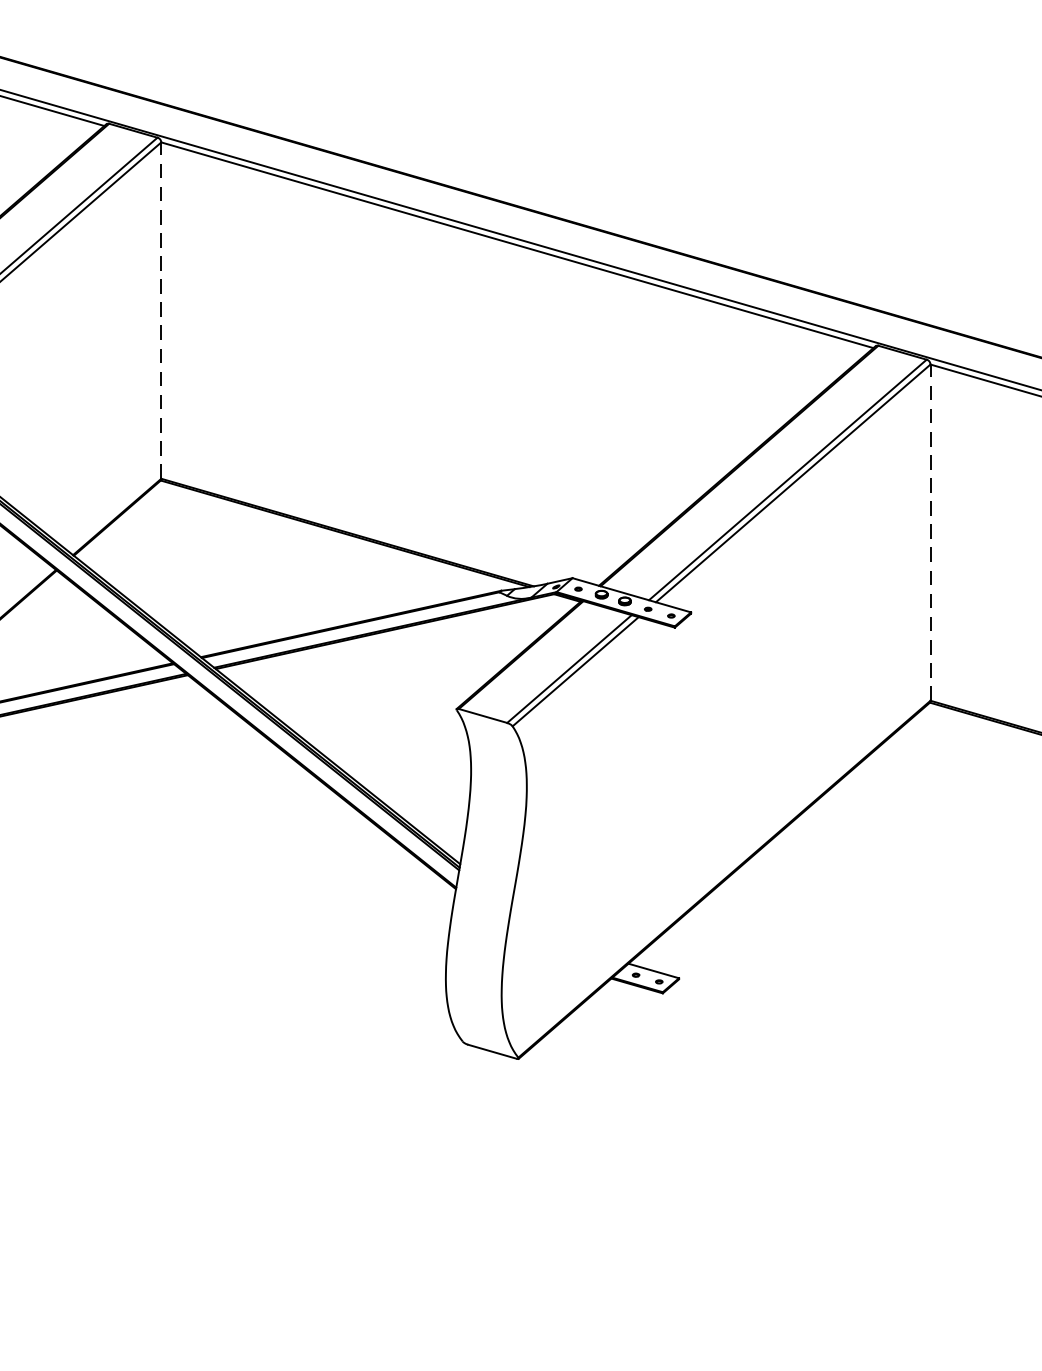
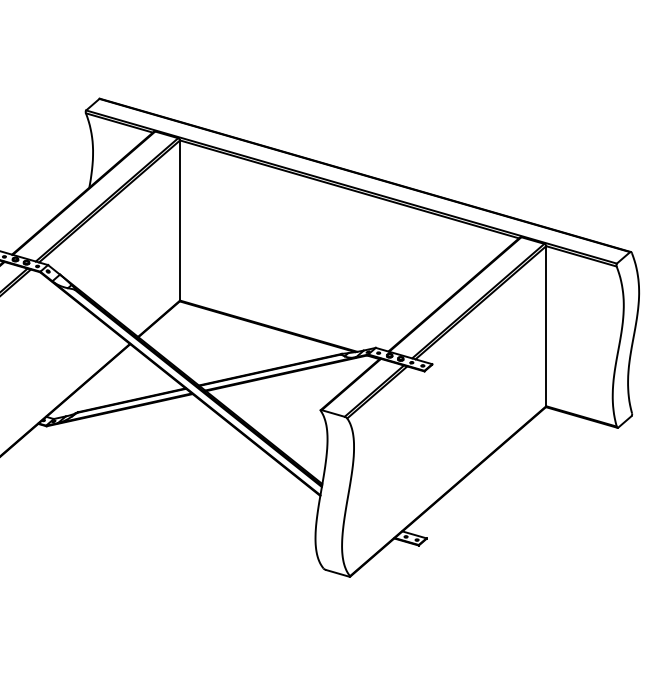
line: (162, 310) -> (180, 220), dashed -> solid
line: (931, 531) -> (546, 325), dashed -> solid

